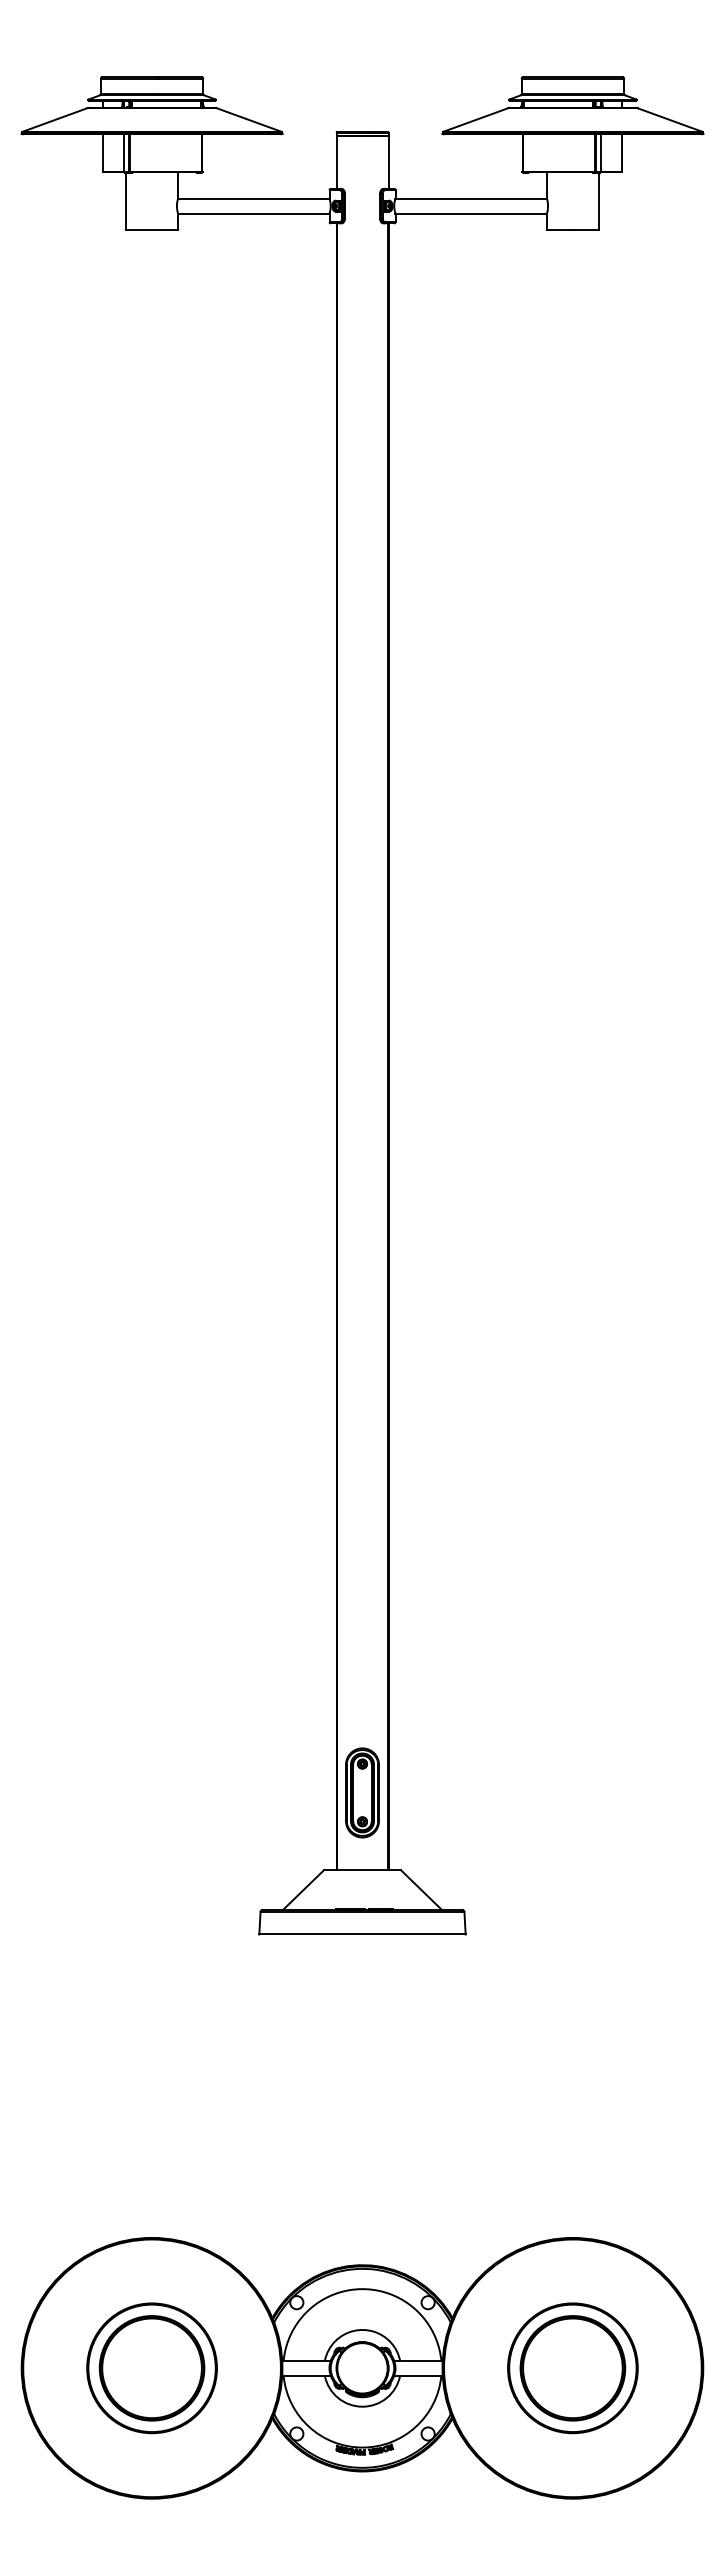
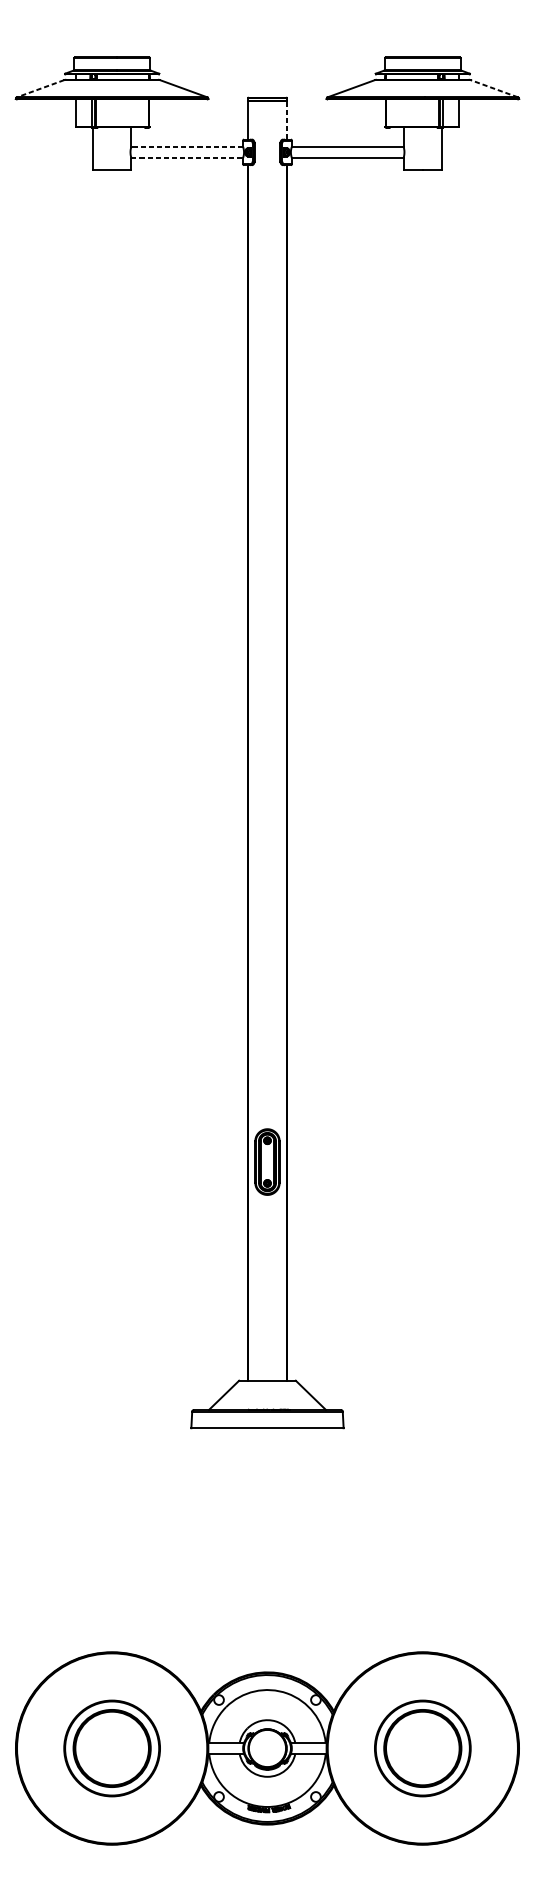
line: (669, 119) -> (494, 88), solid -> dashed
line: (54, 120) -> (40, 89), solid -> dashed
line: (388, 161) -> (286, 119), solid -> dashed
line: (253, 198) -> (187, 146), solid -> dashed
line: (253, 213) -> (187, 157), solid -> dashed
part: (362, 1792) -> (267, 1161), moved

